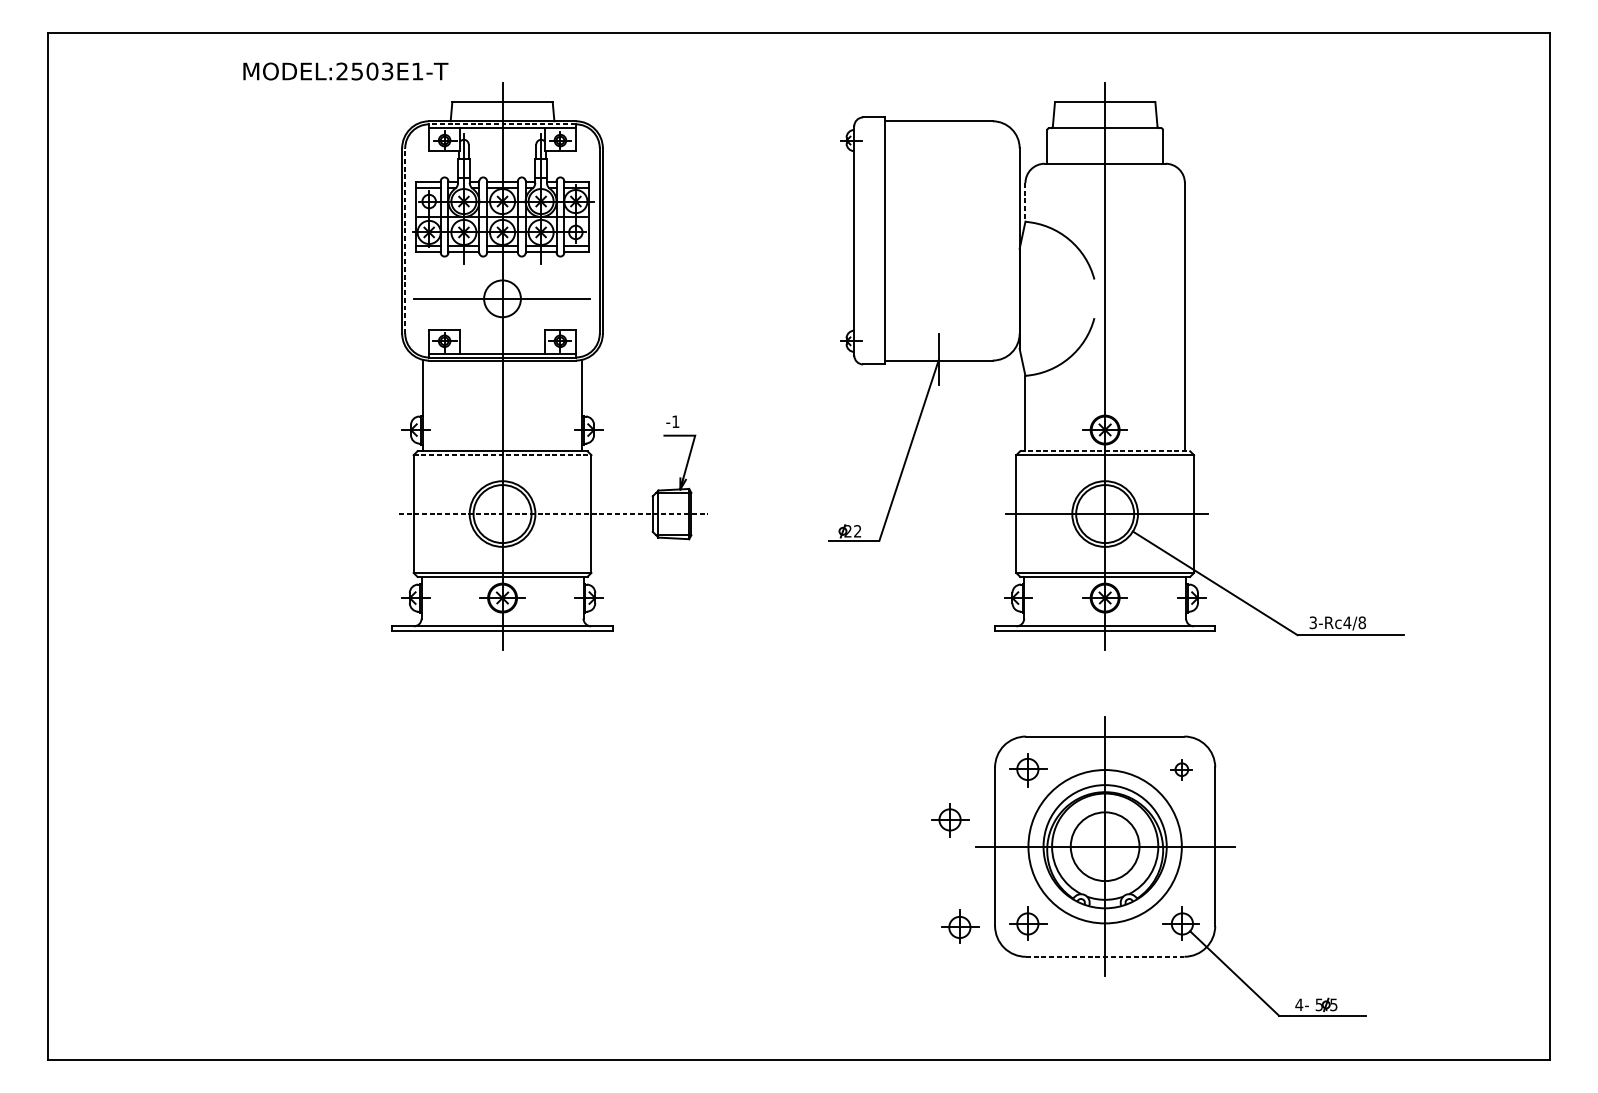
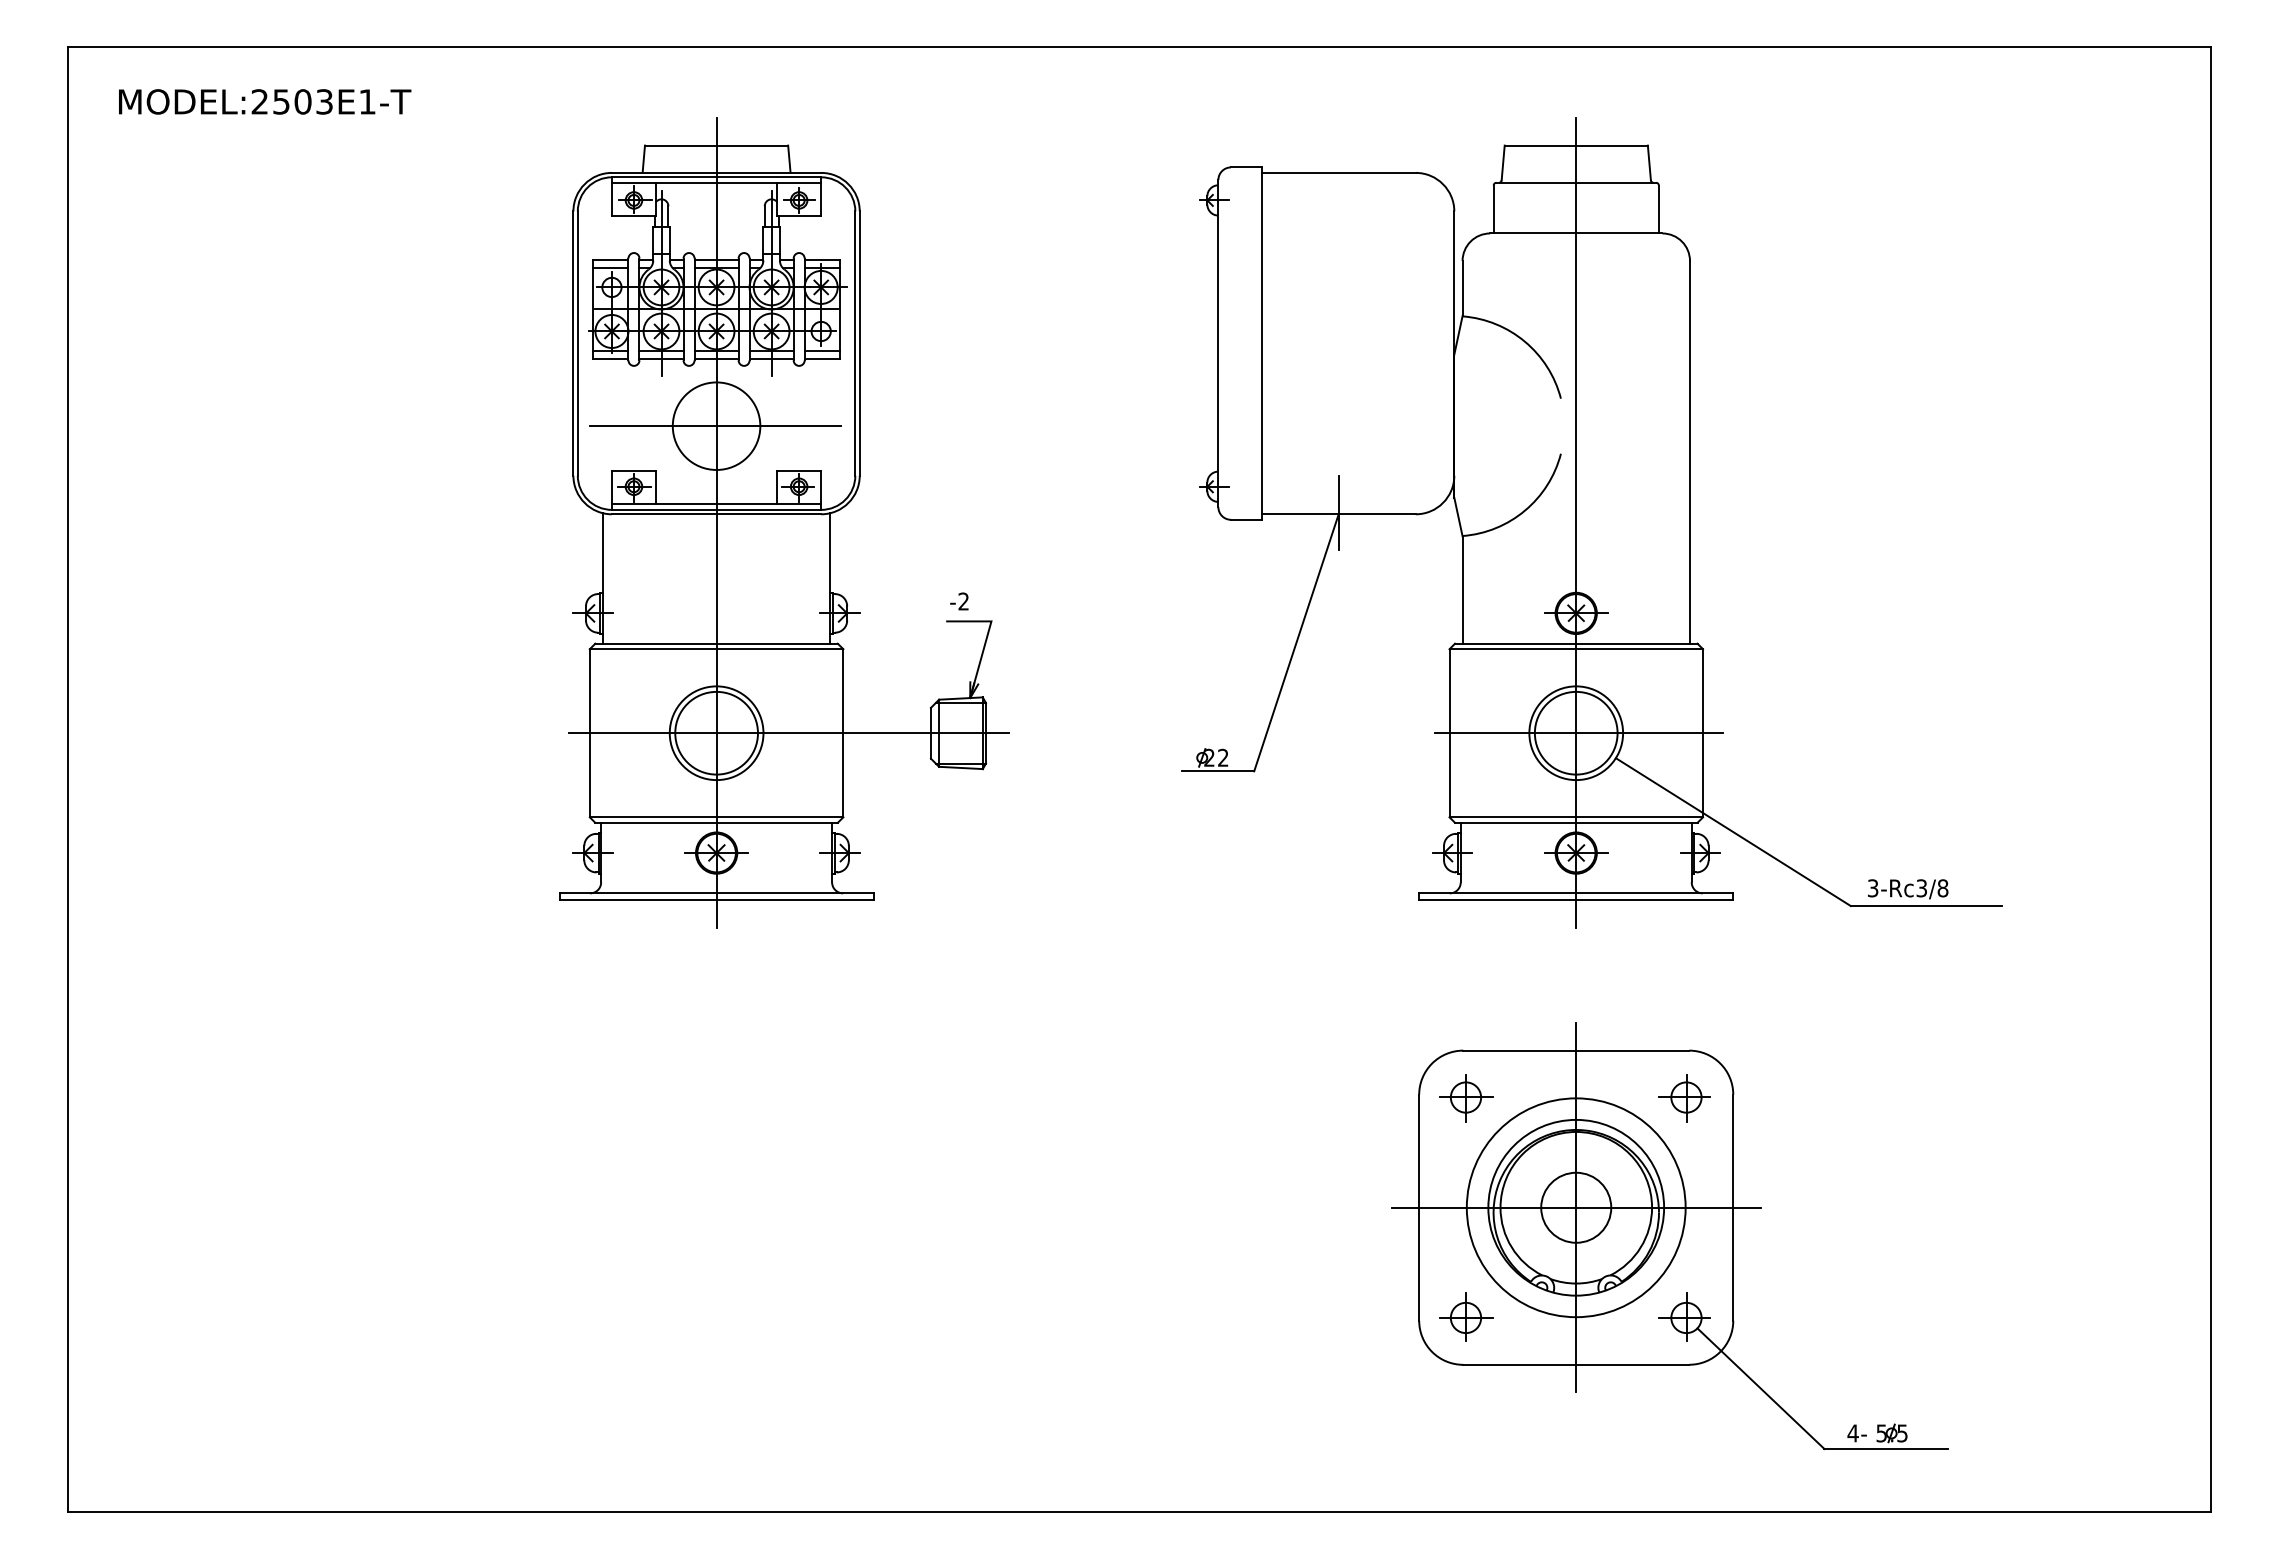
text: (346, 71) -> (265, 101), moved
line: (502, 124) -> (716, 177), dashed -> solid
line: (1025, 202) -> (1462, 288), dashed -> solid
line: (405, 240) -> (577, 343), dashed -> solid
circle: (502, 298) -> (716, 425), size x1.67
text: (675, 421) -> (963, 601), -1 -> -2
line: (1105, 451) -> (1576, 643), dashed -> solid
line: (502, 455) -> (716, 649), dashed -> solid
line: (553, 514) -> (789, 733), dashed -> solid
text: (1347, 622) -> (1921, 888), 3-Rc4/8 -> 3-Rc3/8
part: (1181, 770) -> (1684, 1098), size x1.67
part: (950, 820) -> (1355, 1170), removed
circle: (1105, 846) -> (1576, 1207), size x0.71
part: (960, 926) -> (1369, 1321), removed
line: (1105, 956) -> (1576, 1364), dashed -> solid

